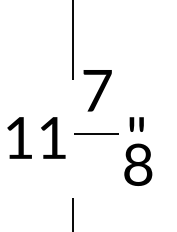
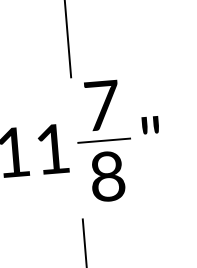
text: (97, 90) -> (102, 105), moved
text: (138, 164) -> (108, 176), moved

